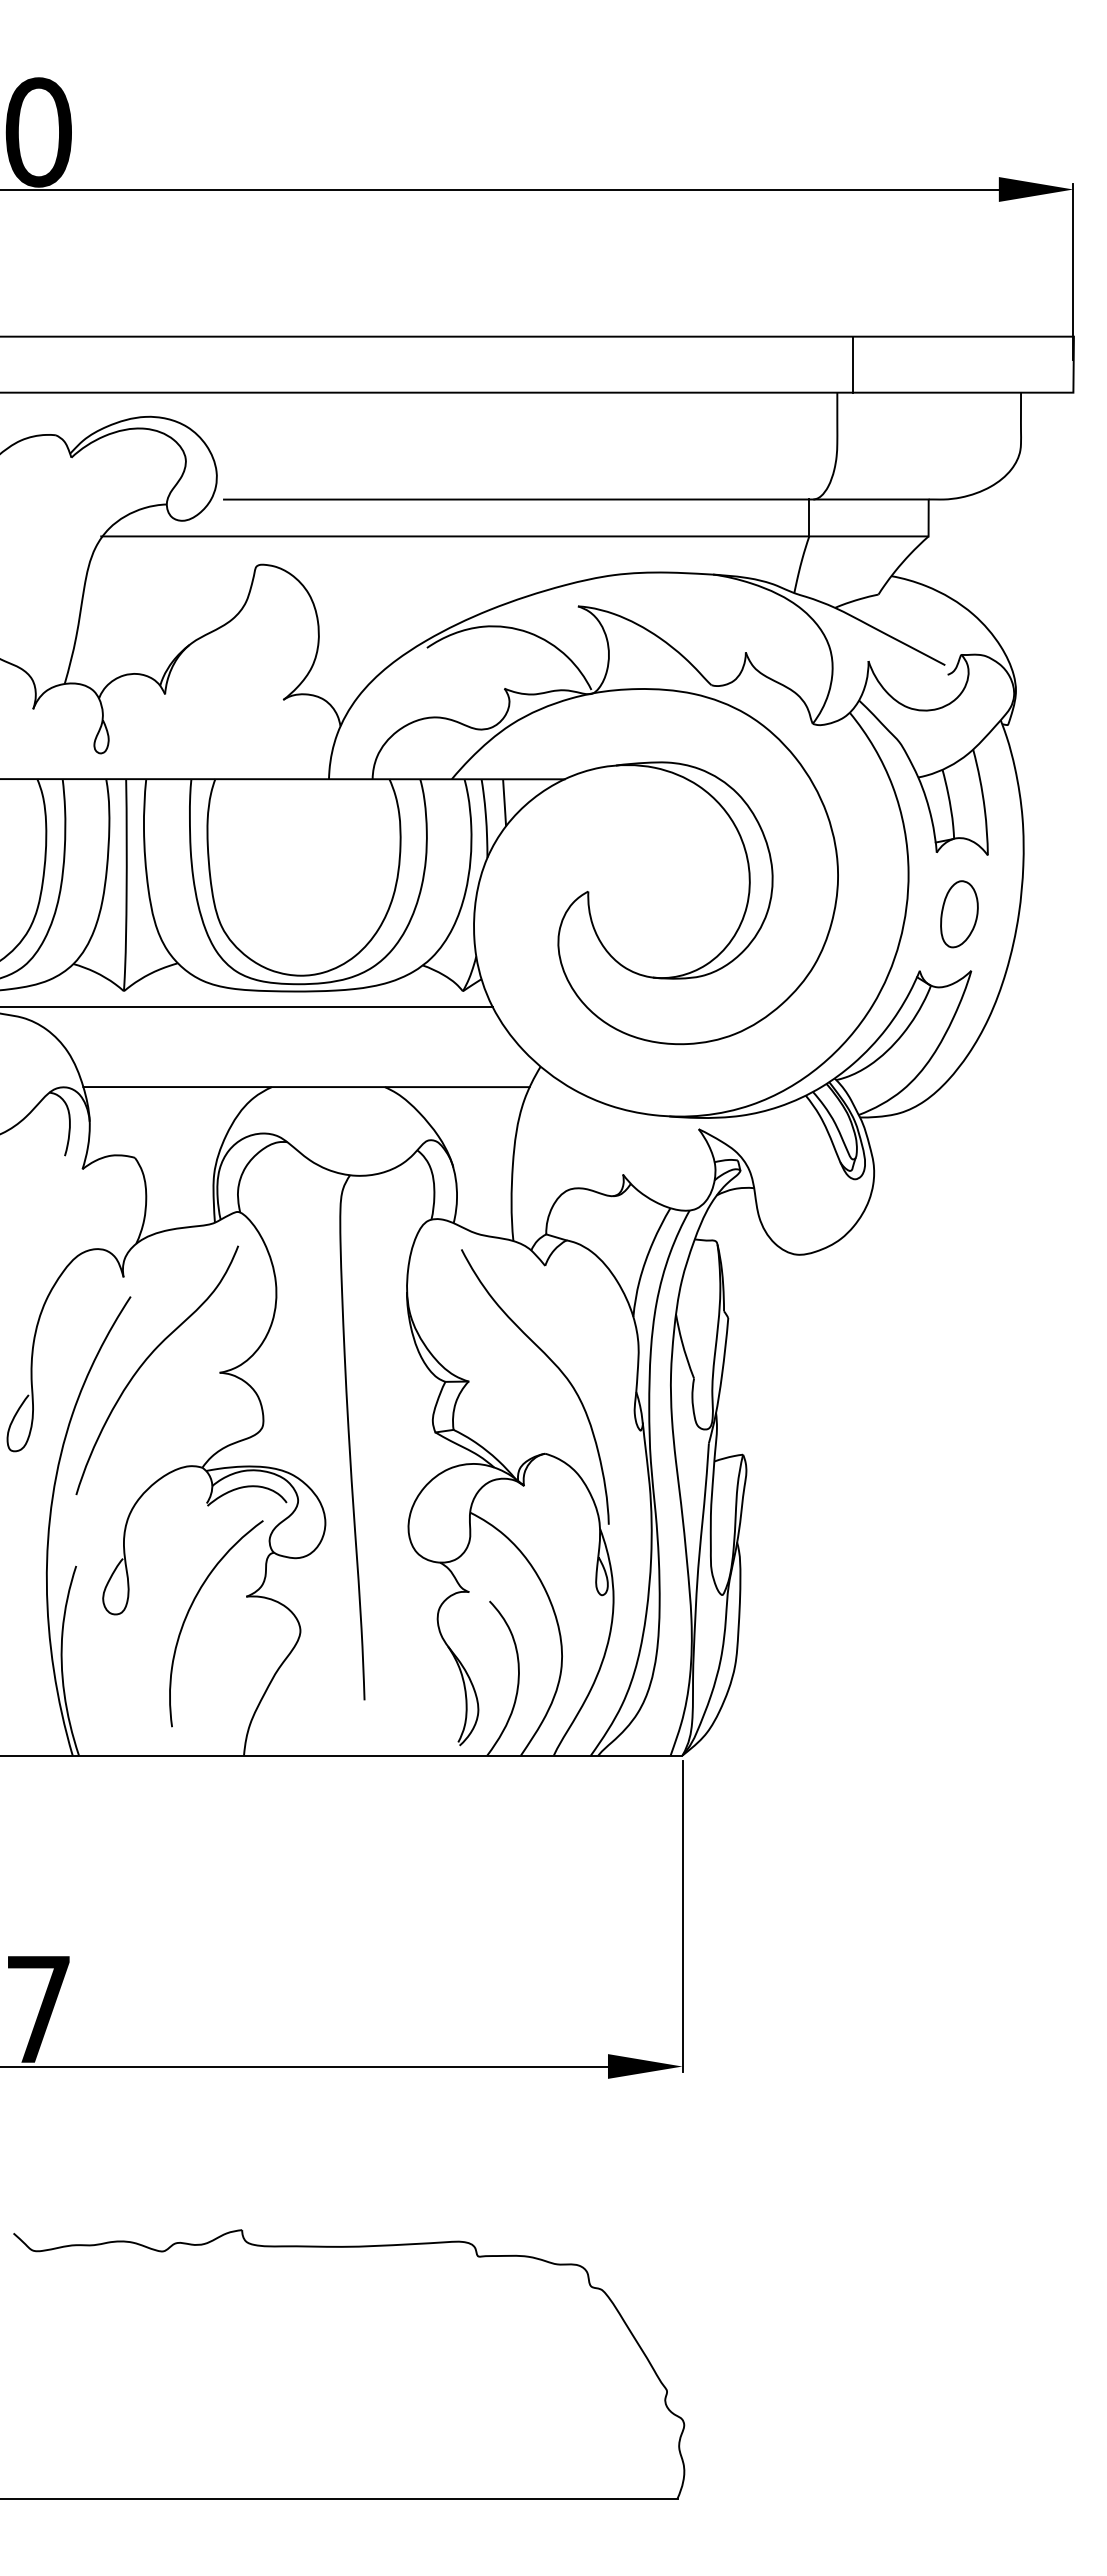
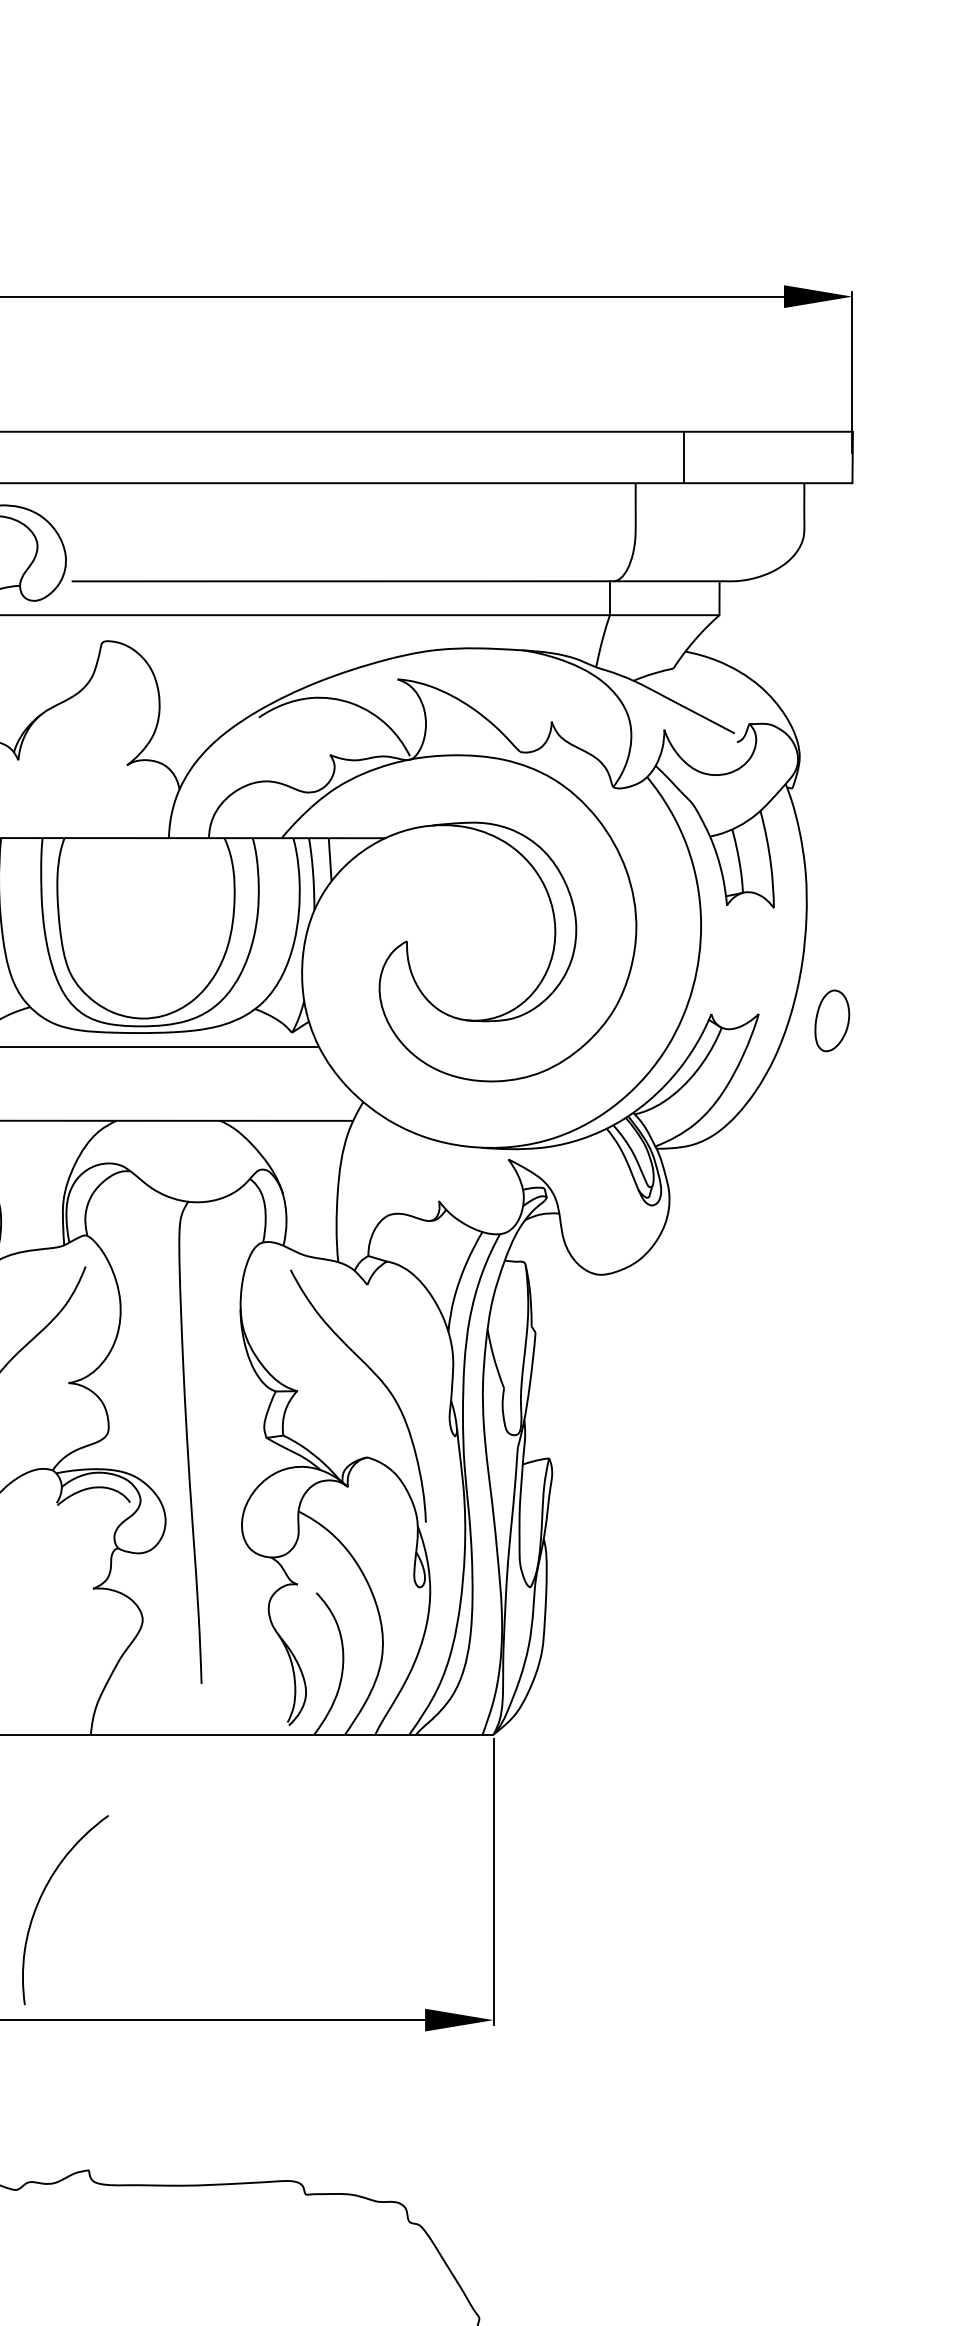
line: (853, 364) -> (684, 457), moved
part: (959, 914) -> (832, 1021), moved
curve: (188, 1614) -> (39, 1901), moved

